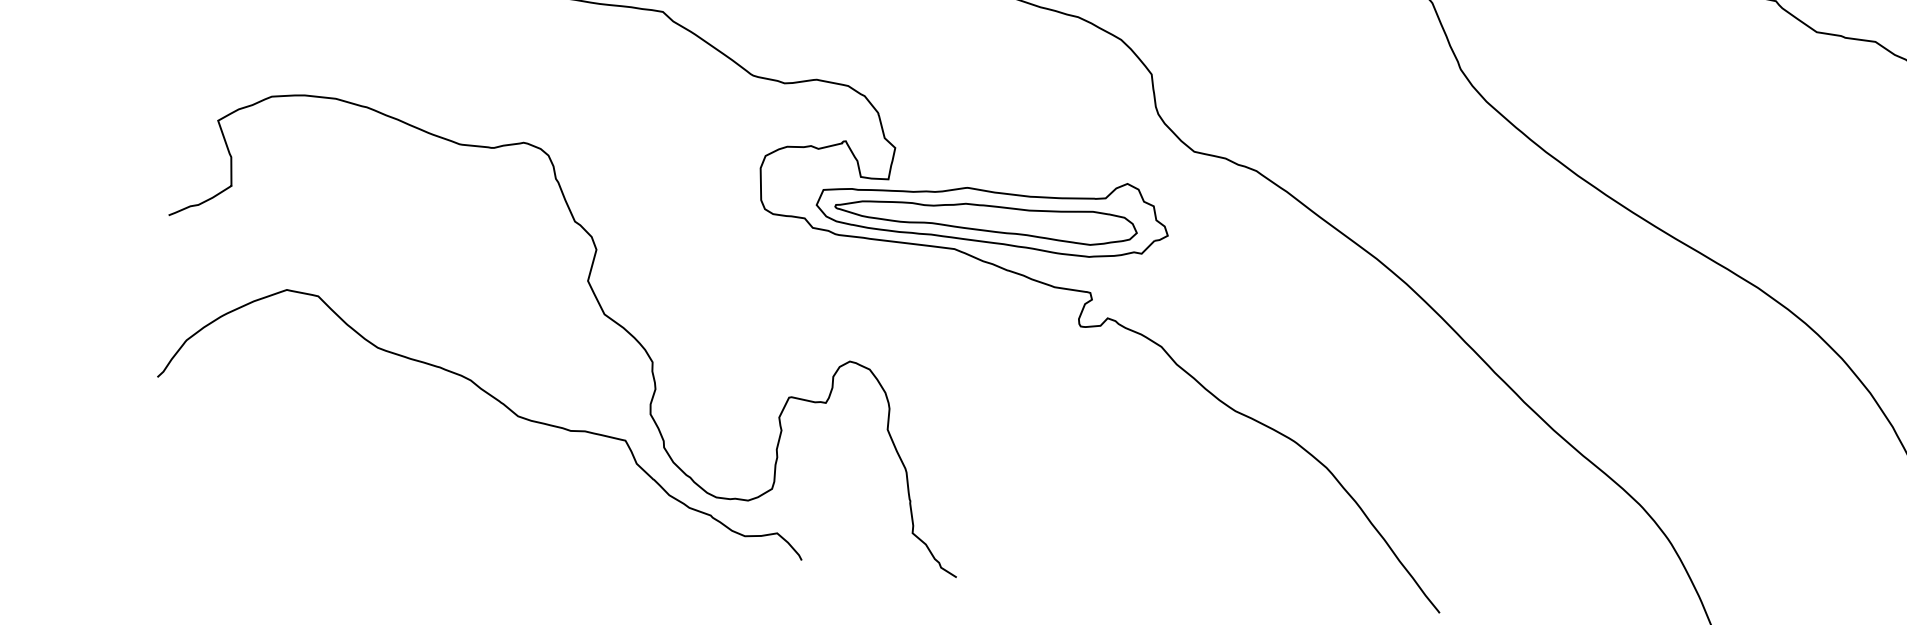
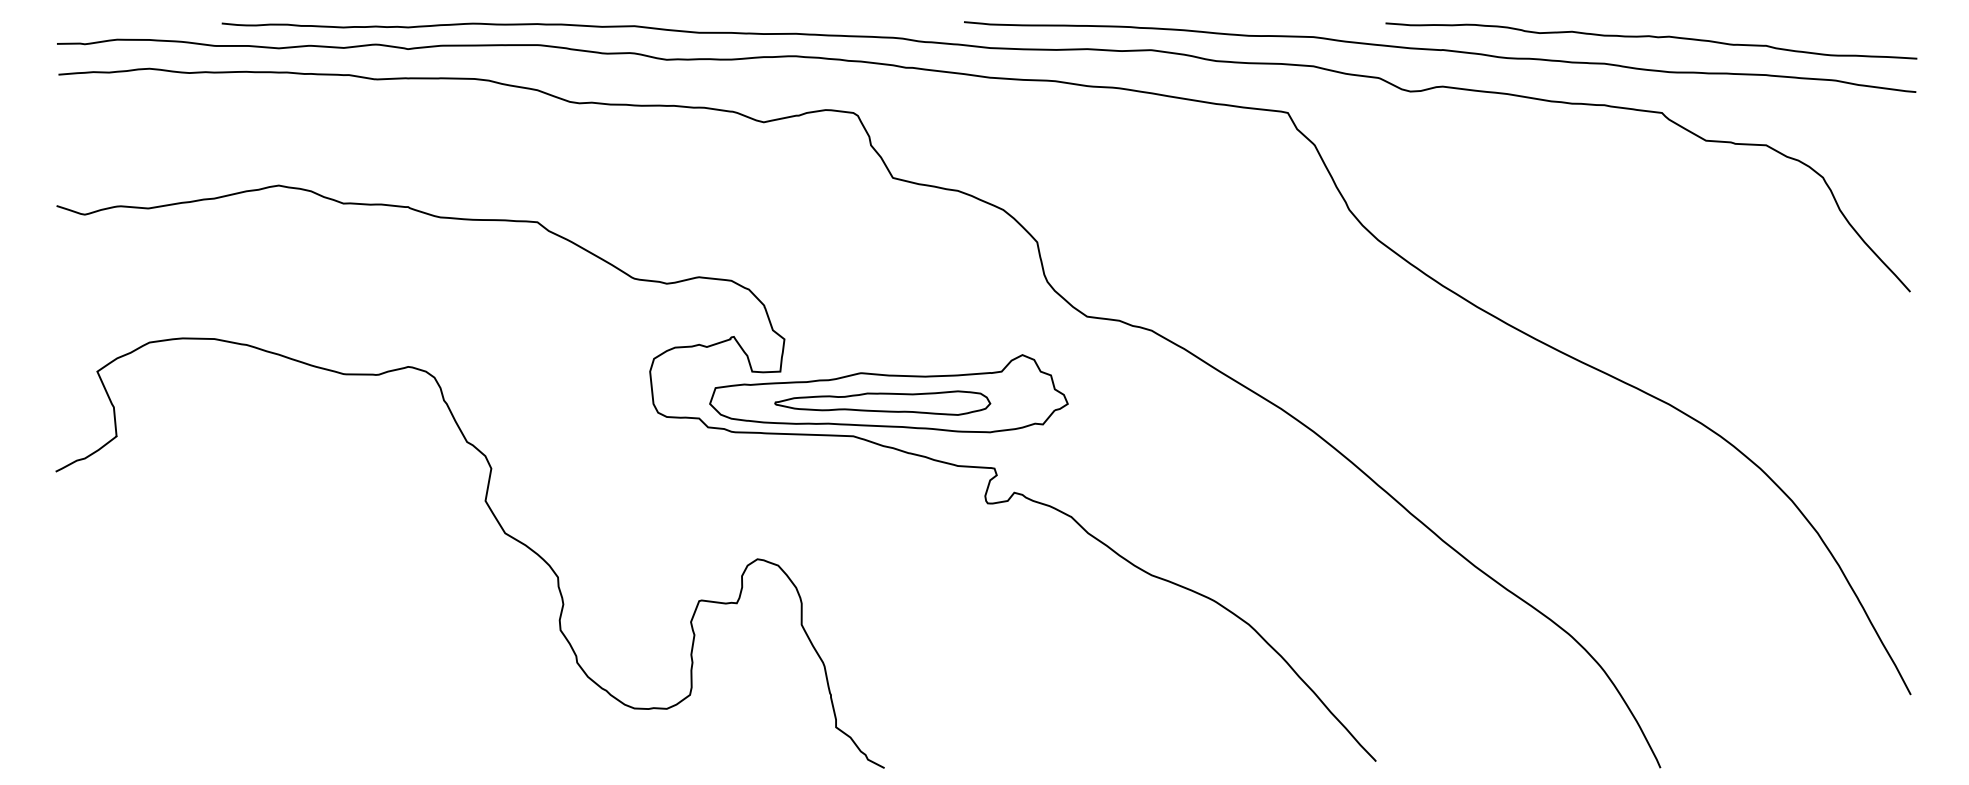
part: (986, 218) -> (882, 402), size x0.7
curve: (495, 400) -> (402, 629), removed

